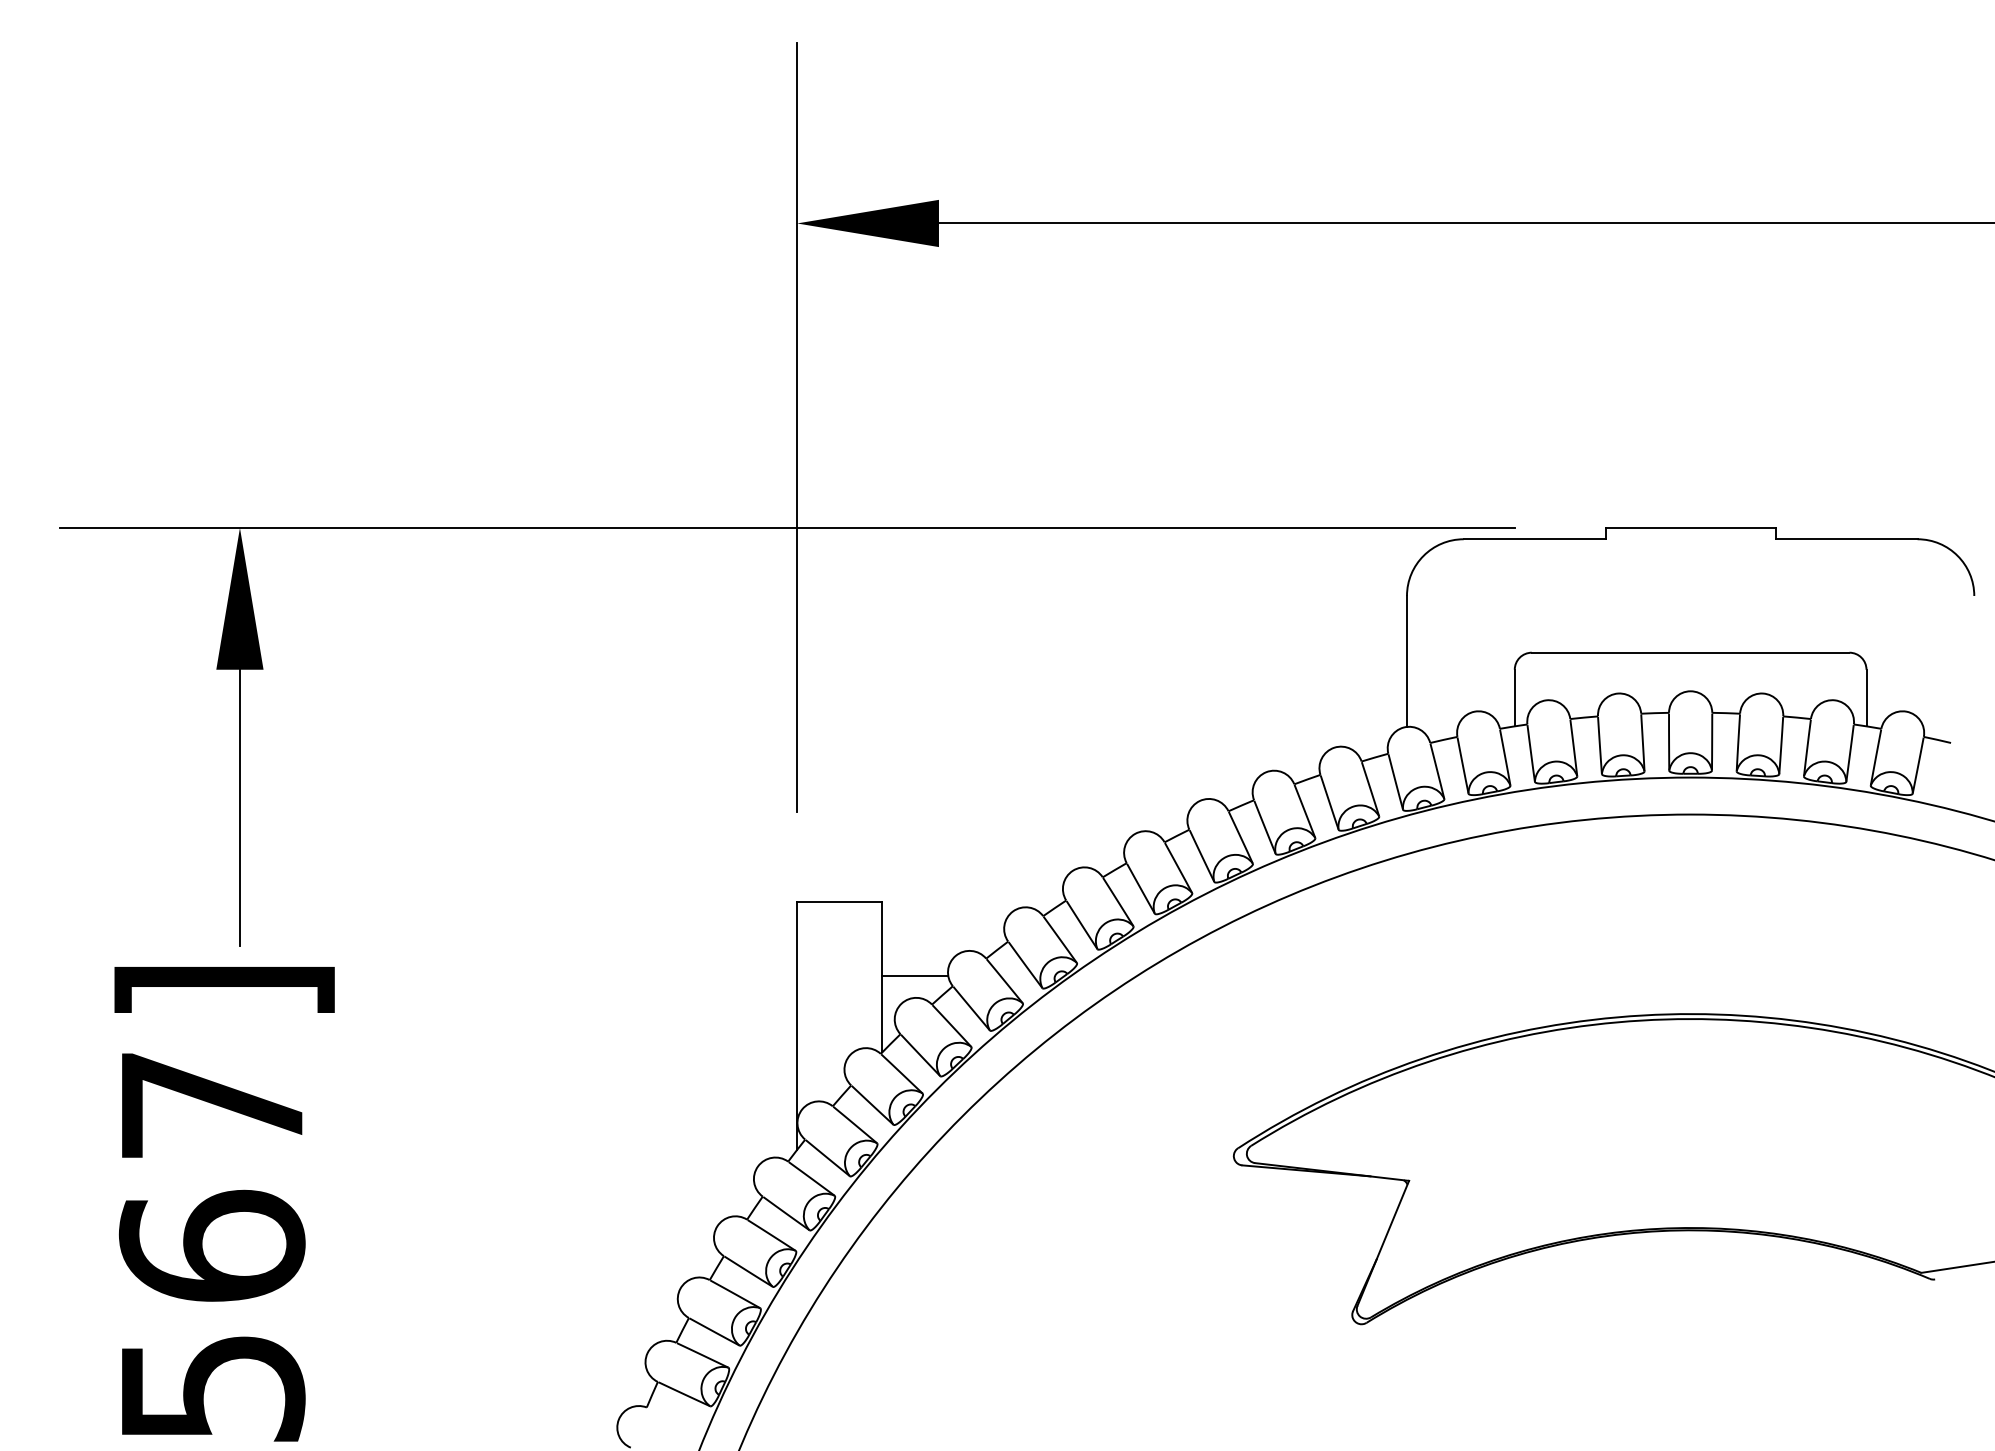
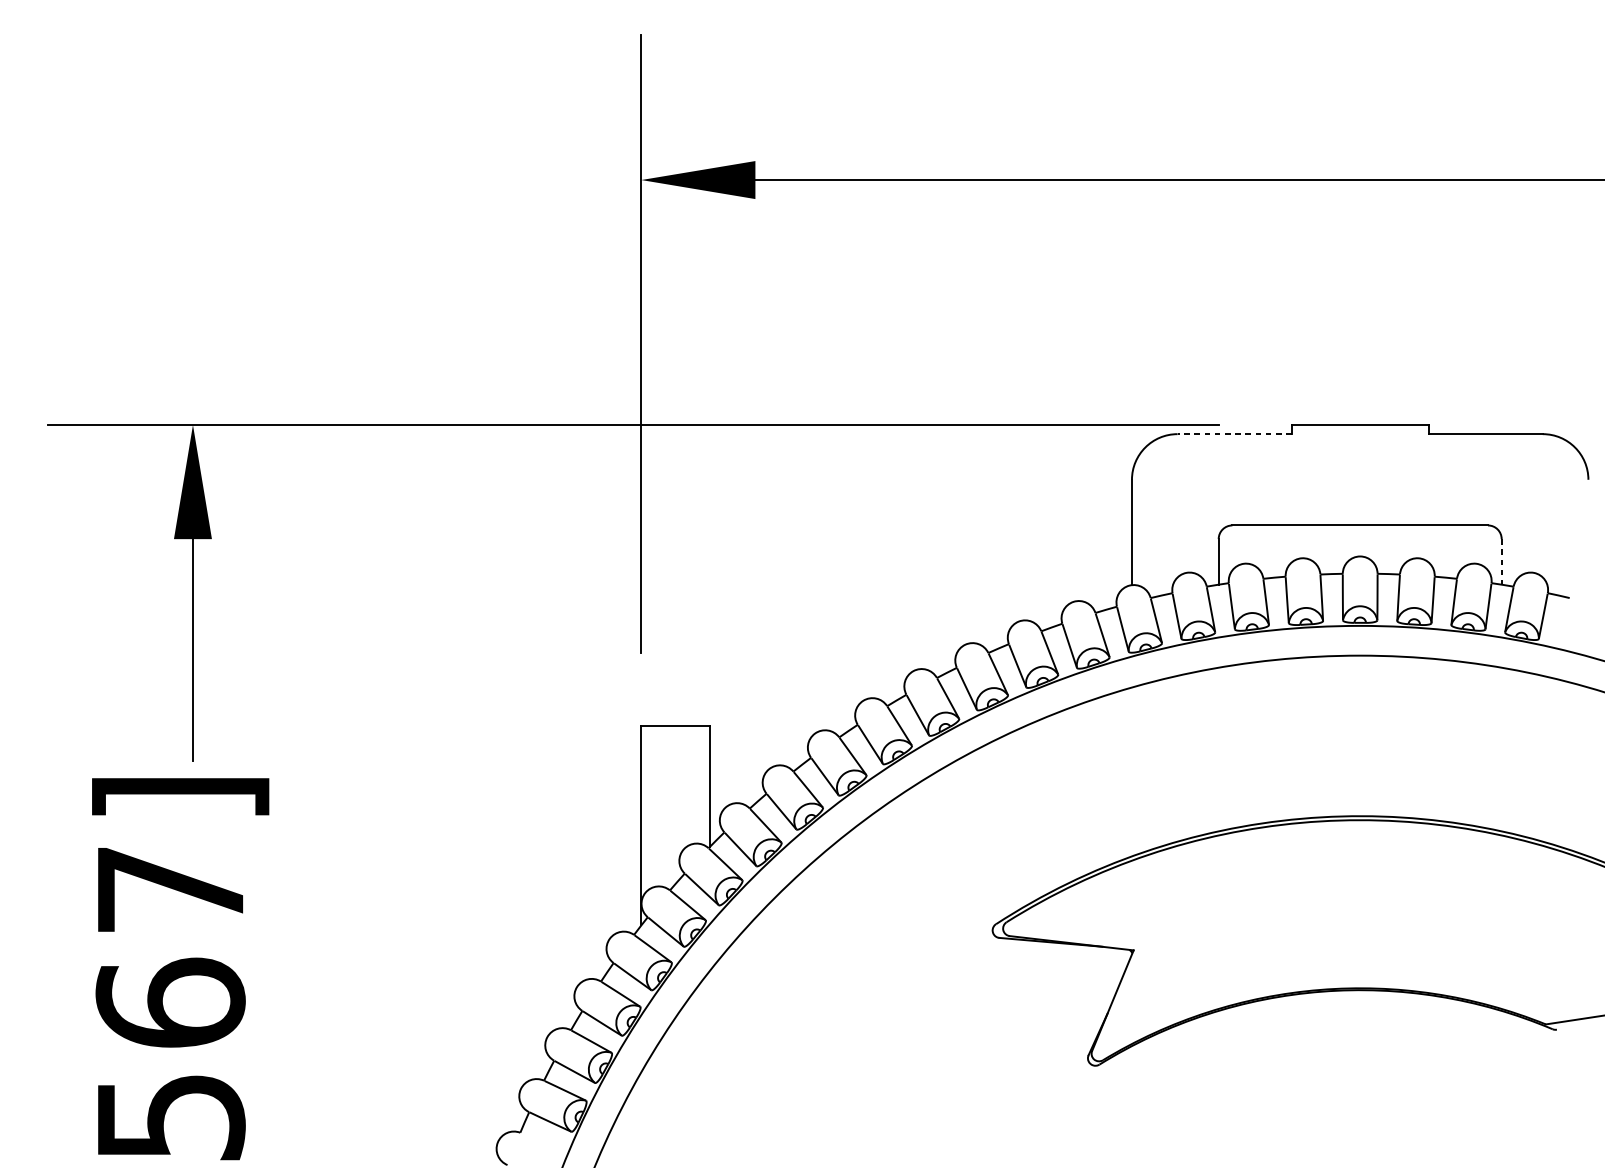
line: (1534, 539) -> (1234, 434), solid -> dashed
line: (1866, 698) -> (1501, 562), solid -> dashed
line: (915, 976) -> (736, 785), removed

